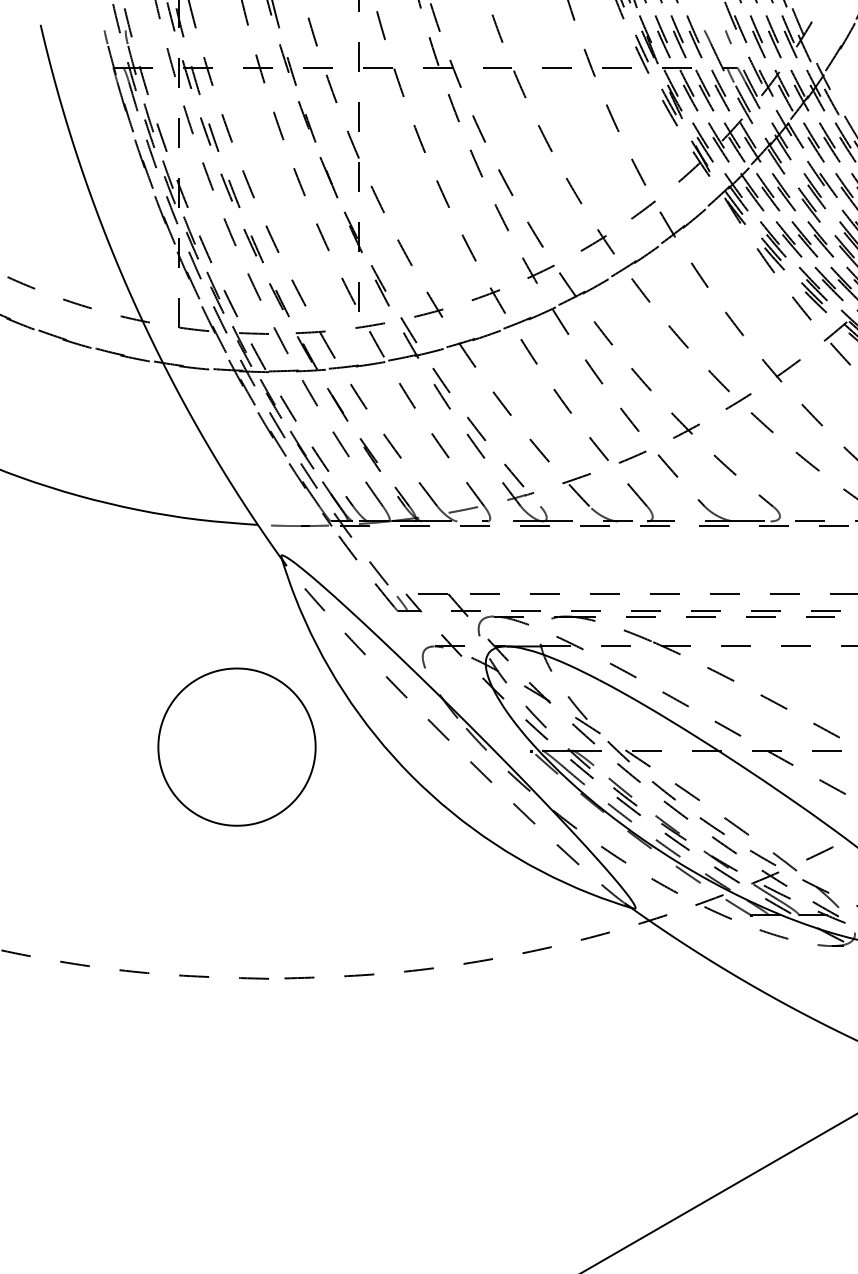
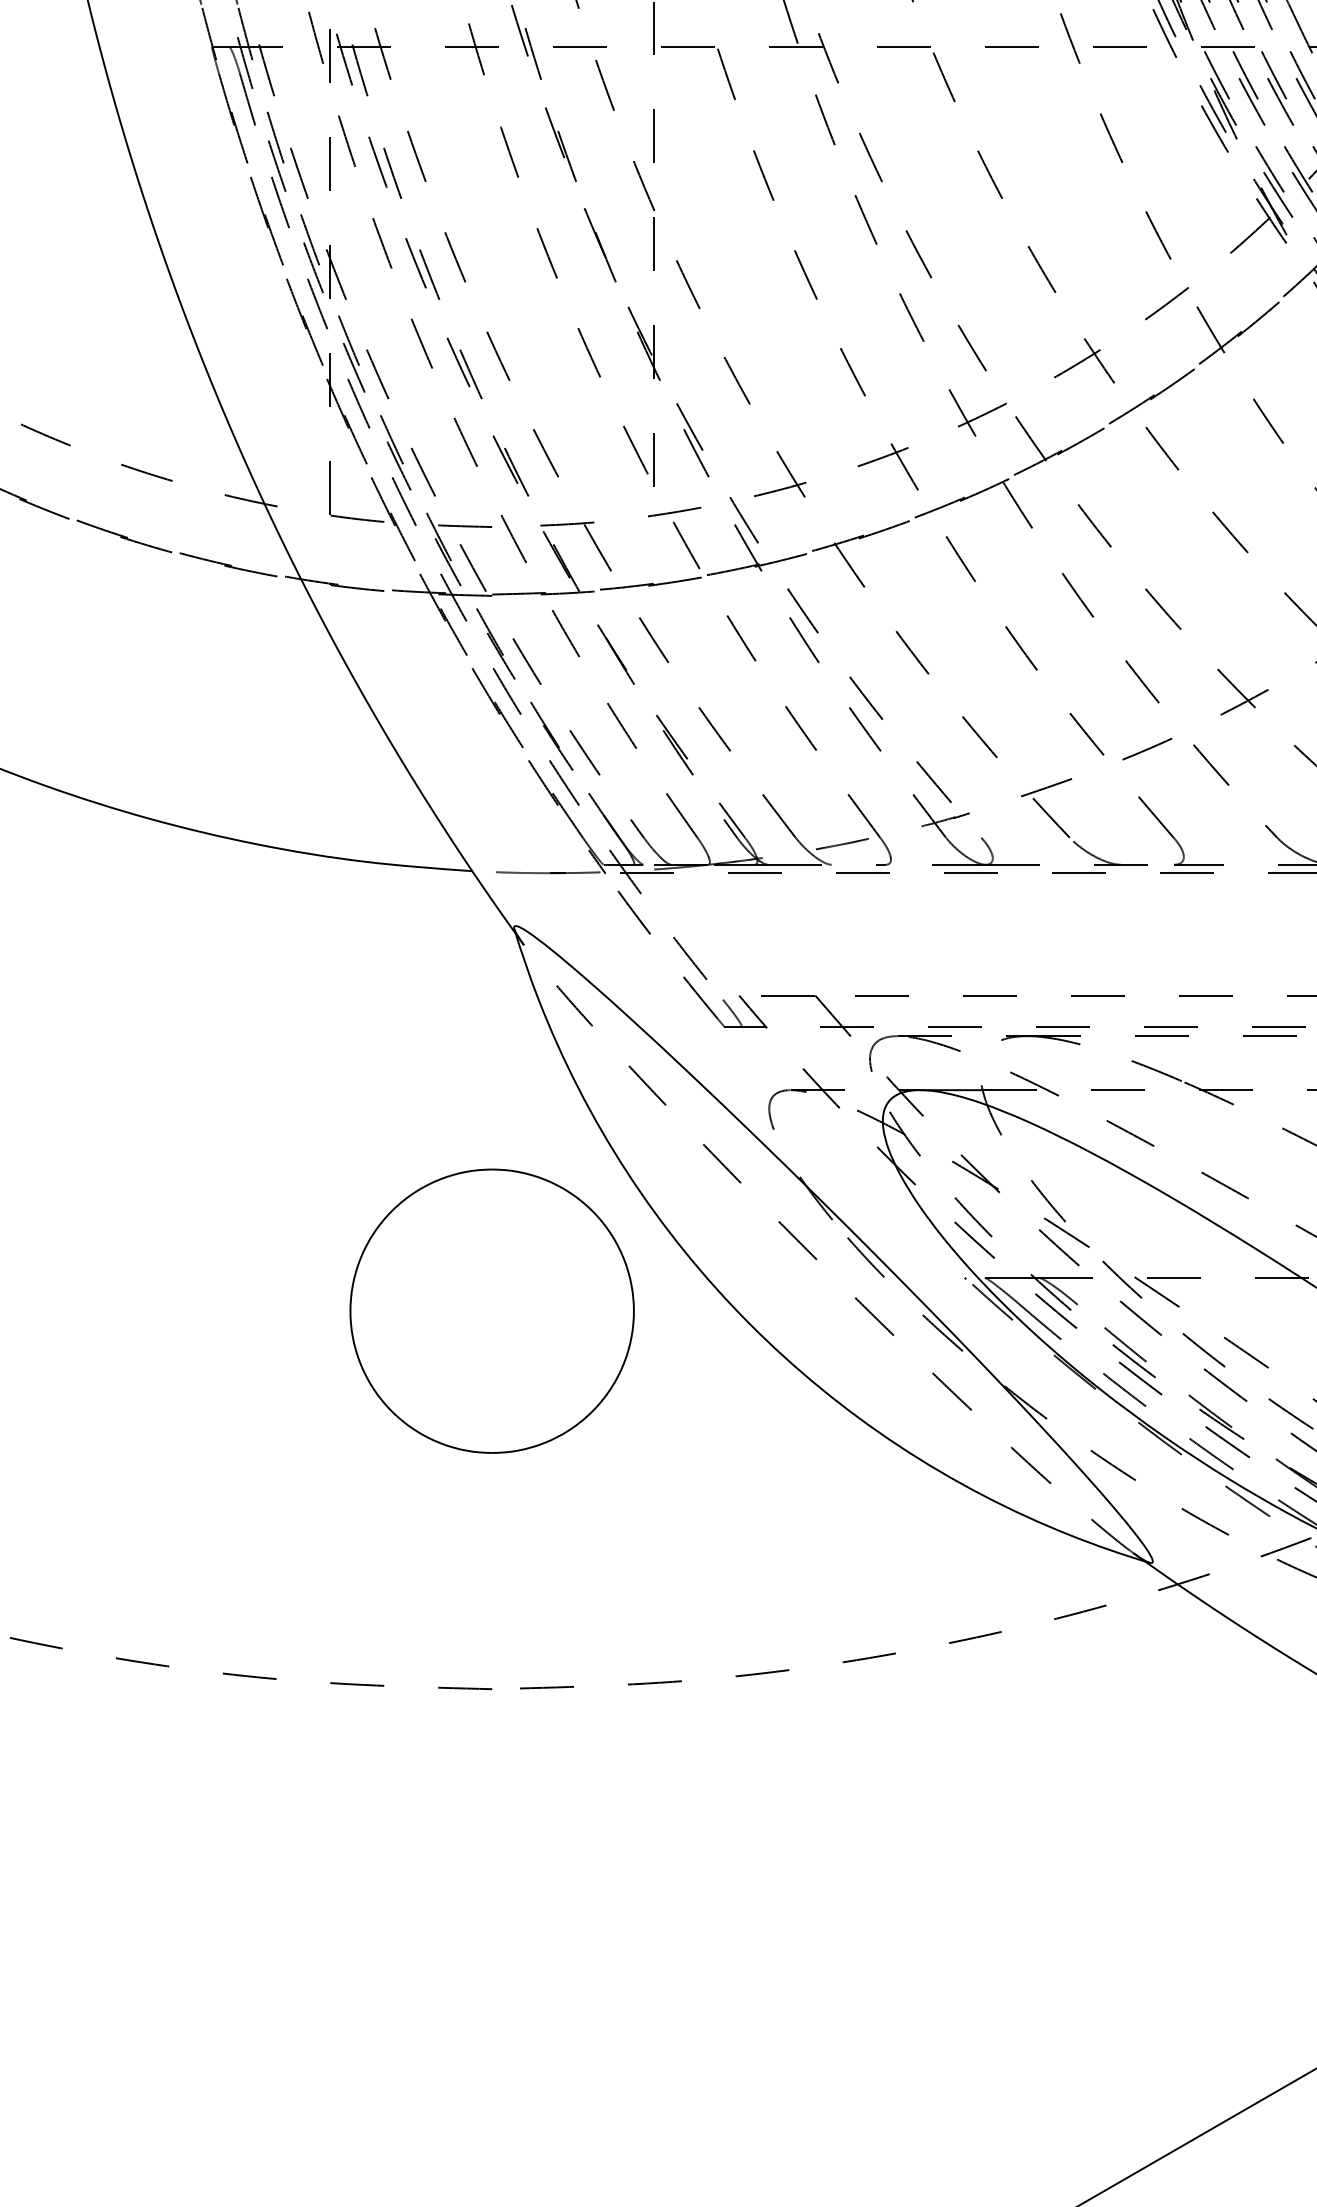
part: (236, 746) -> (491, 1310), moved

